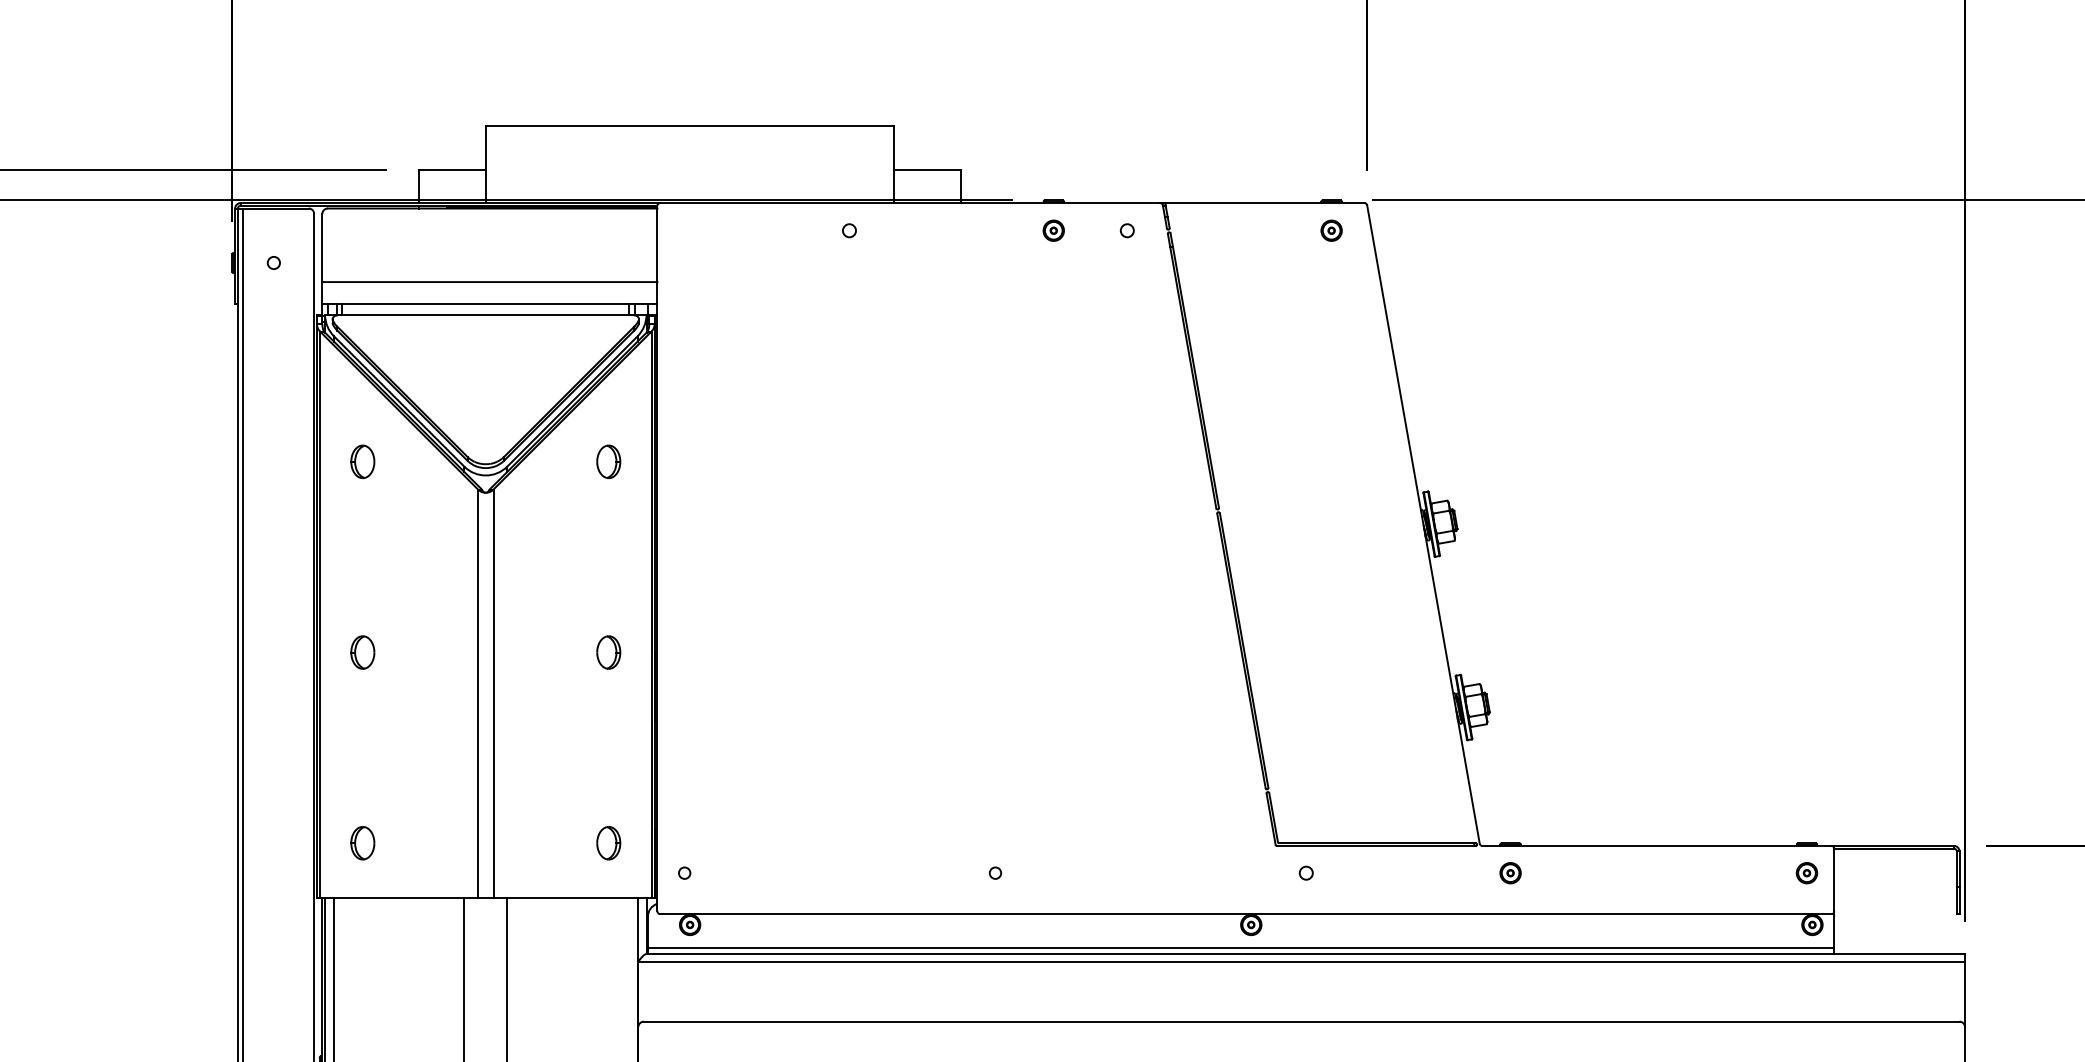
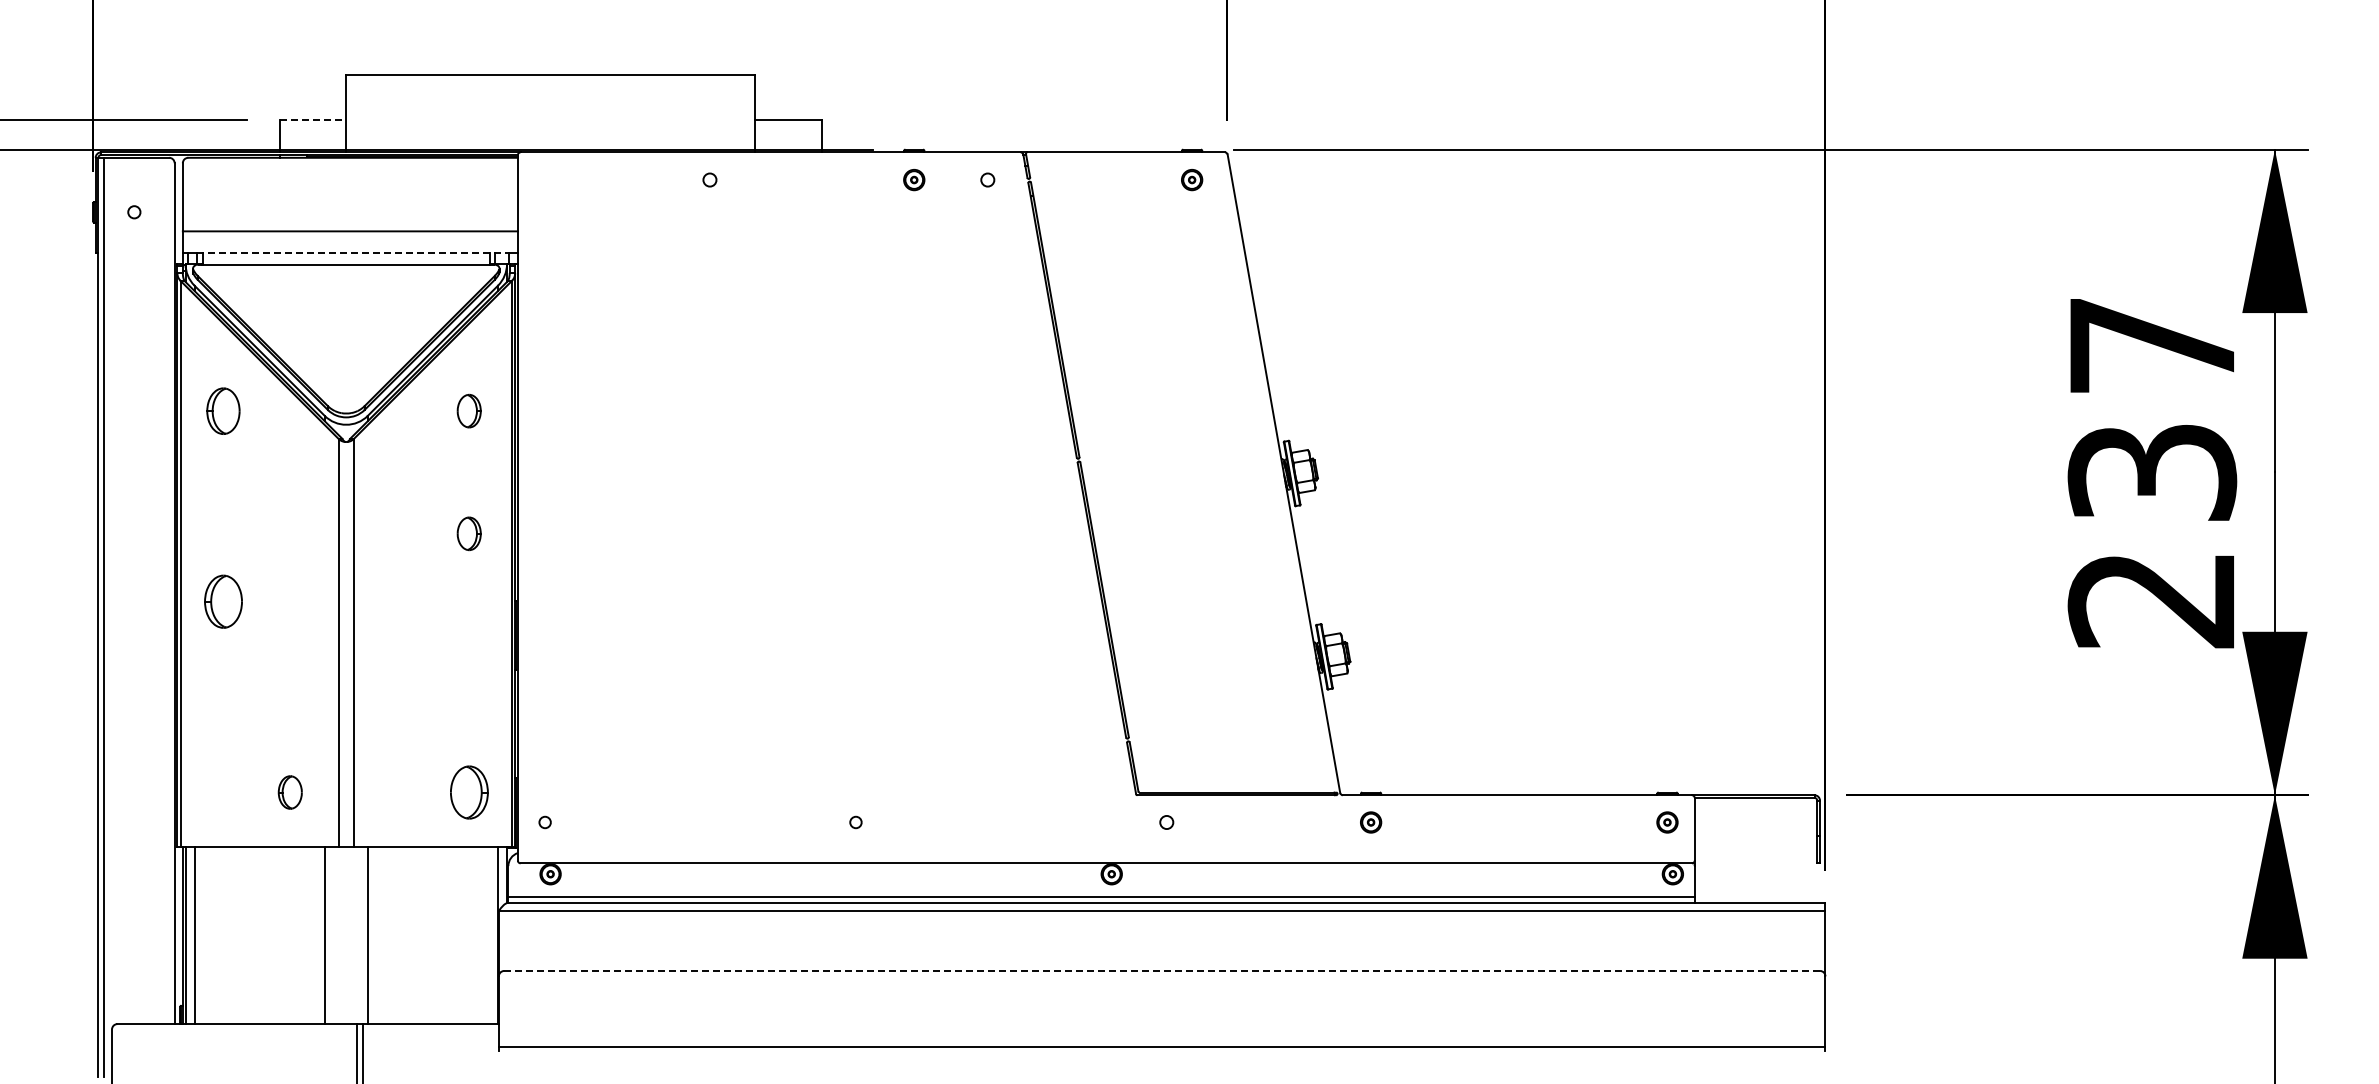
line: (453, 170) -> (313, 119), solid -> dashed
line: (493, 304) -> (353, 253), solid -> dashed
part: (362, 461) -> (222, 410), size x1.4
part: (362, 652) -> (222, 601), size x1.6
part: (608, 652) -> (468, 533), moved
part: (362, 843) -> (289, 792), moved
part: (608, 843) -> (468, 792), size x1.6
line: (1302, 1021) -> (1162, 970), solid -> dashed

